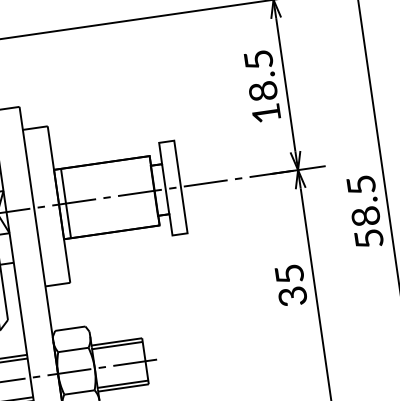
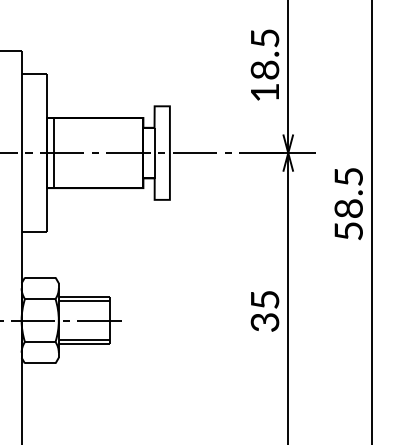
text: (290, 285) -> (264, 311), moved

